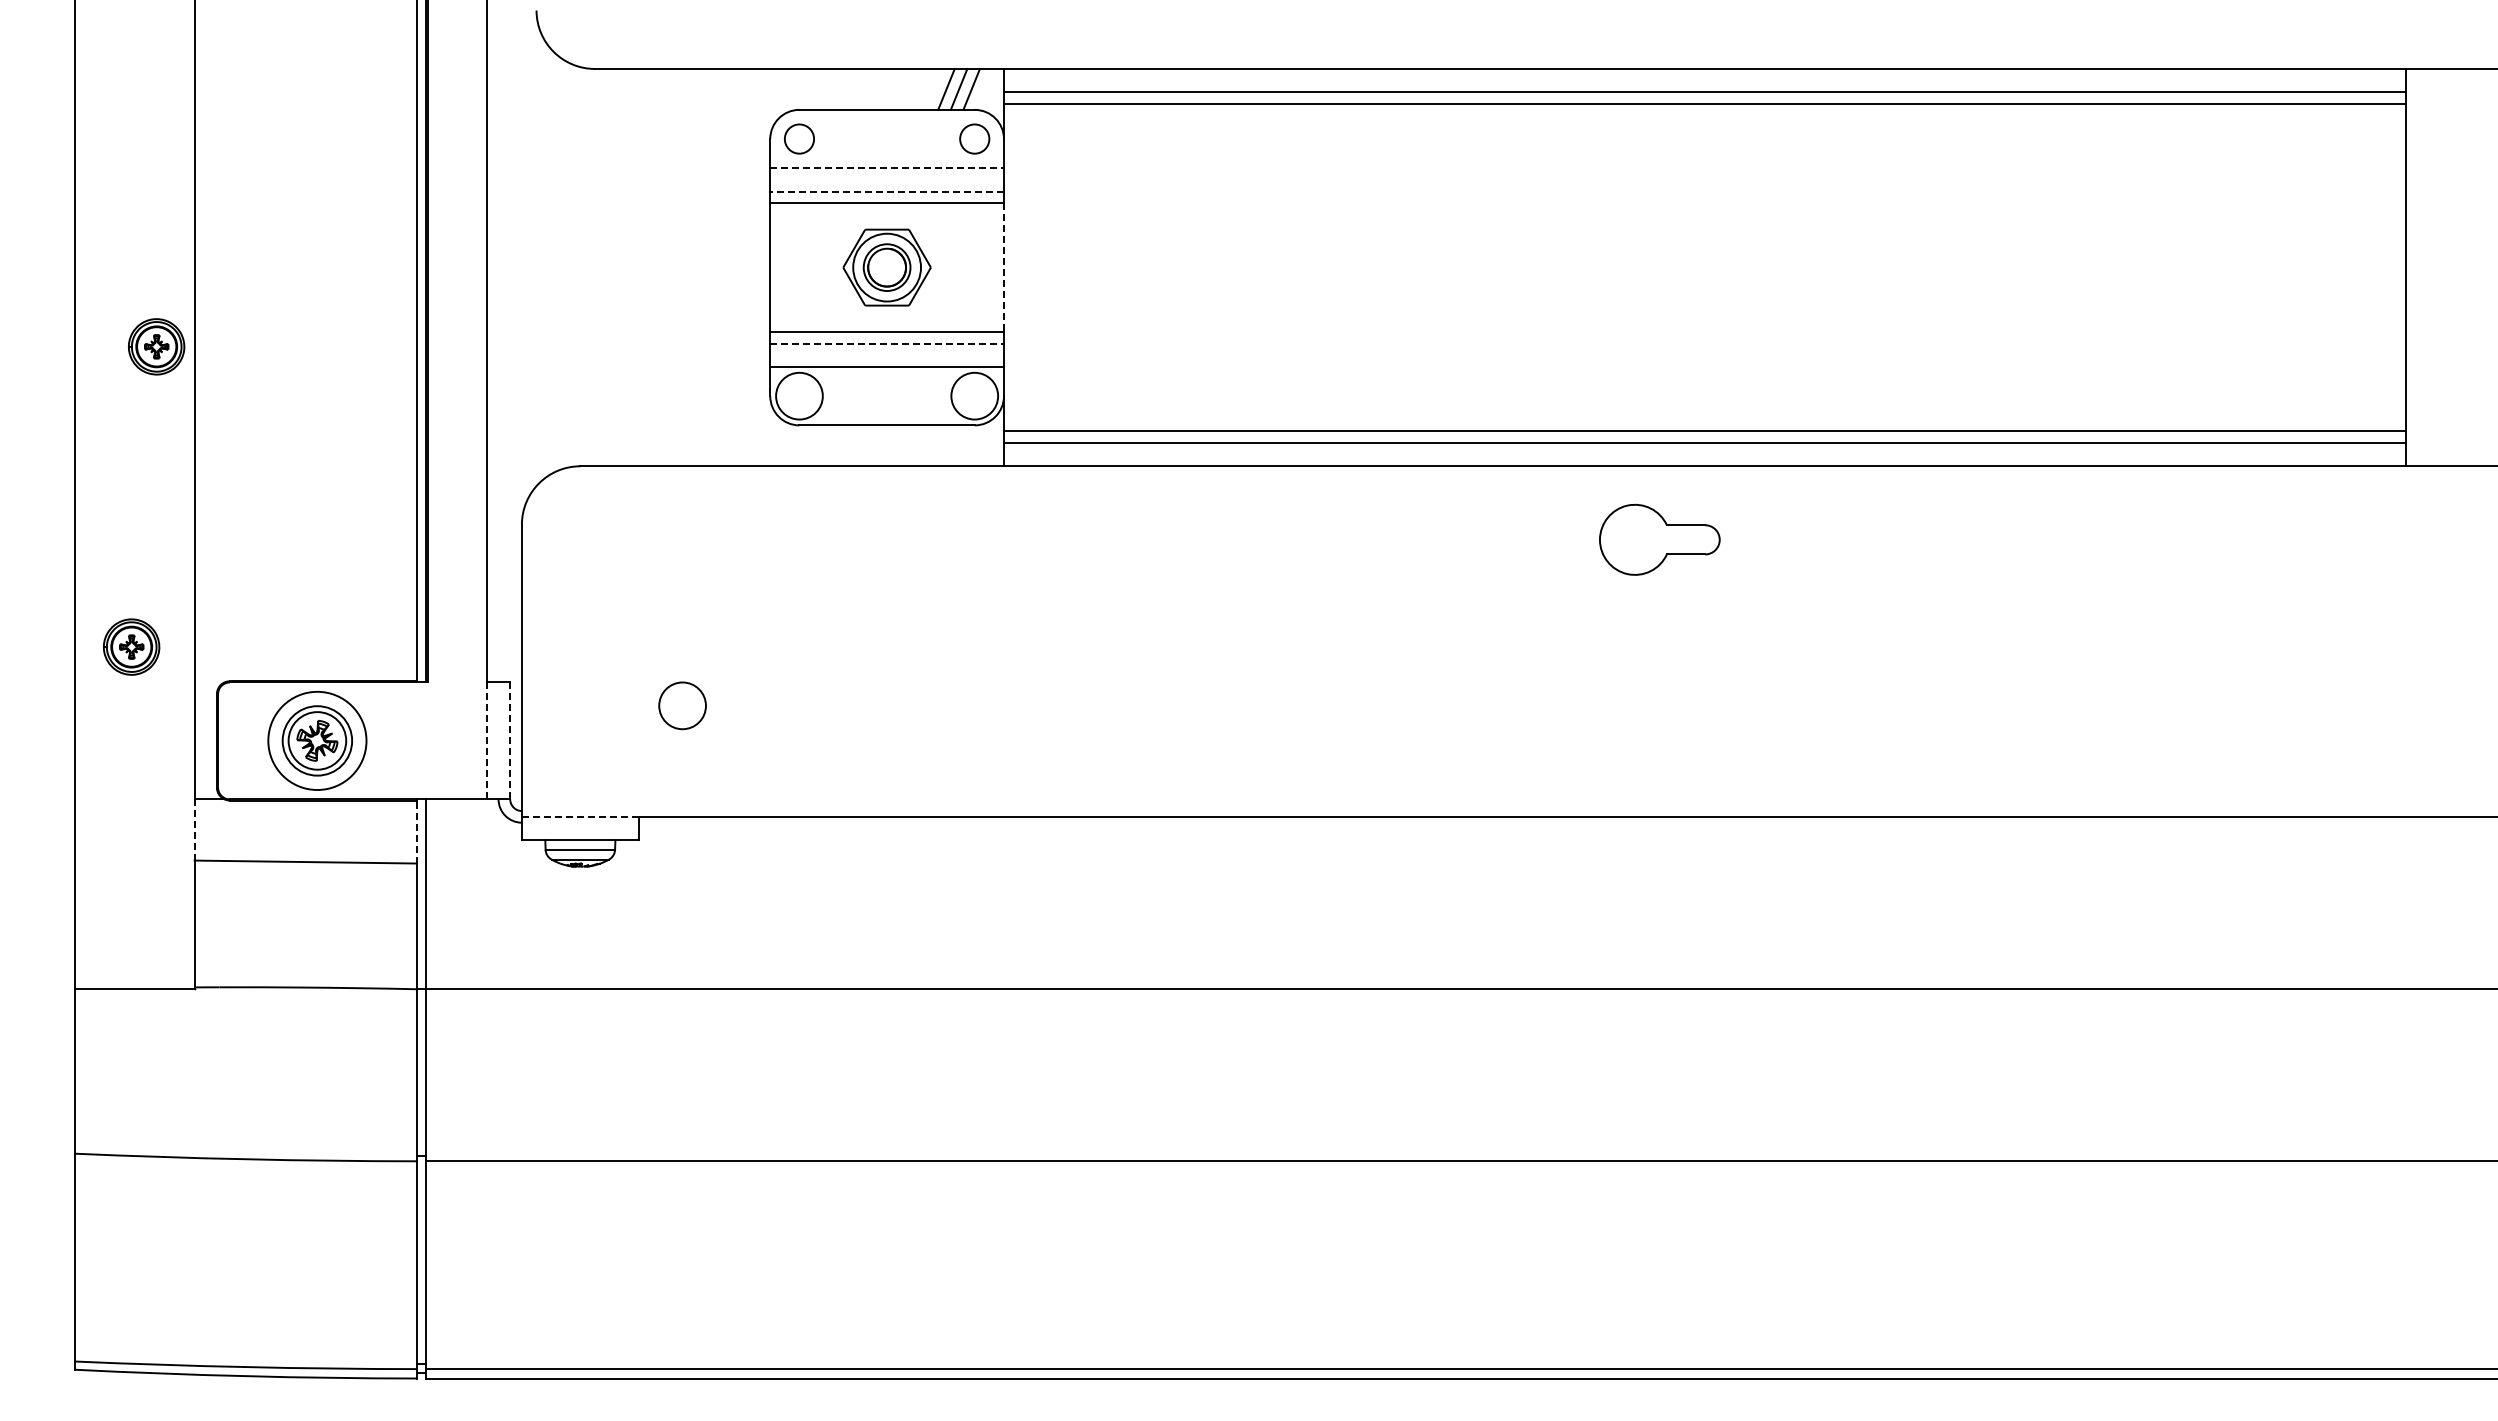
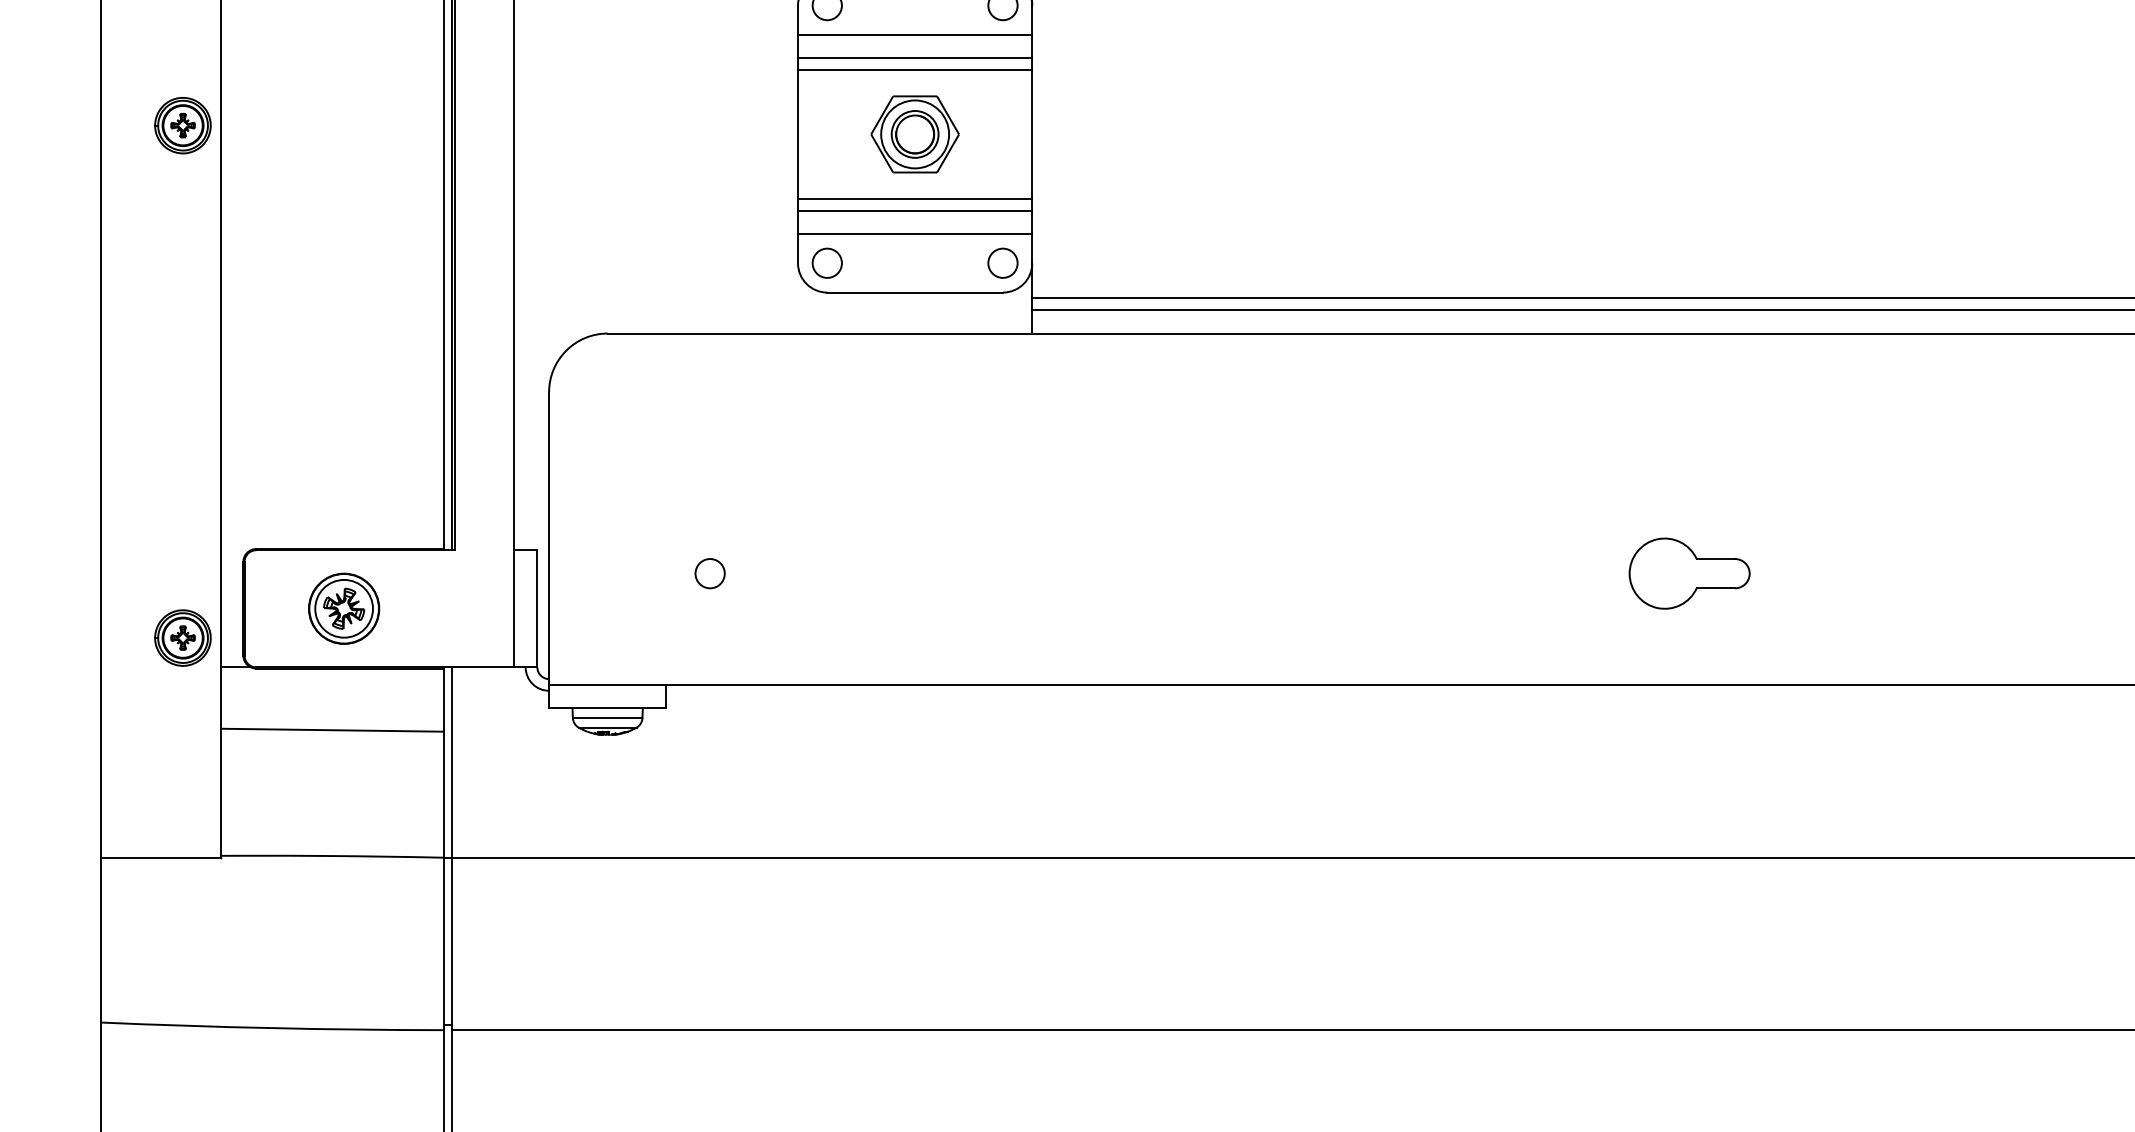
line: (887, 168) -> (915, 35), dashed -> solid
line: (887, 191) -> (915, 58), dashed -> solid
line: (1003, 268) -> (1031, 135), dashed -> solid
line: (887, 343) -> (915, 210), dashed -> solid
part: (156, 346) -> (182, 125), moved
circle: (799, 395) -> (827, 262), size x0.62
circle: (974, 395) -> (1002, 262), size x0.62
part: (1659, 539) -> (1689, 573), moved
part: (131, 646) -> (182, 637), moved
circle: (682, 705) -> (710, 573), size x0.62
circle: (317, 740) -> (344, 608), size x0.71
line: (510, 740) -> (537, 608), dashed -> solid
line: (486, 741) -> (513, 609), dashed -> solid
line: (579, 816) -> (606, 684), dashed -> solid
line: (194, 829) -> (220, 697), dashed -> solid
line: (416, 832) -> (443, 700), dashed -> solid

